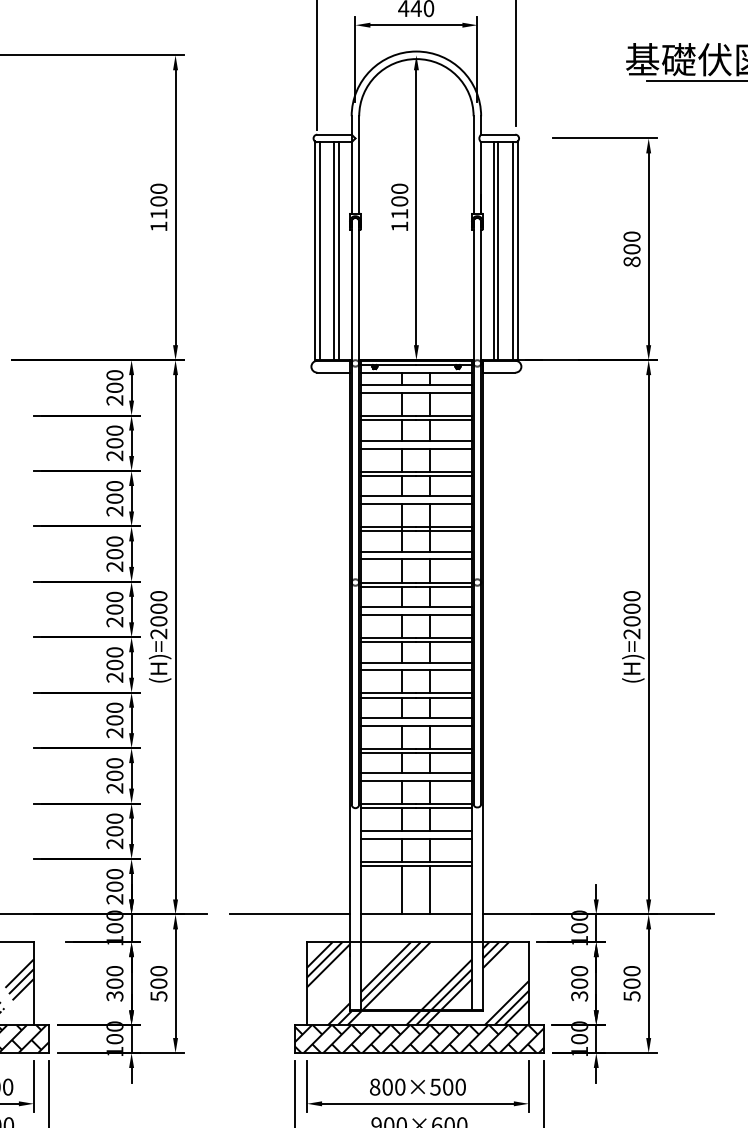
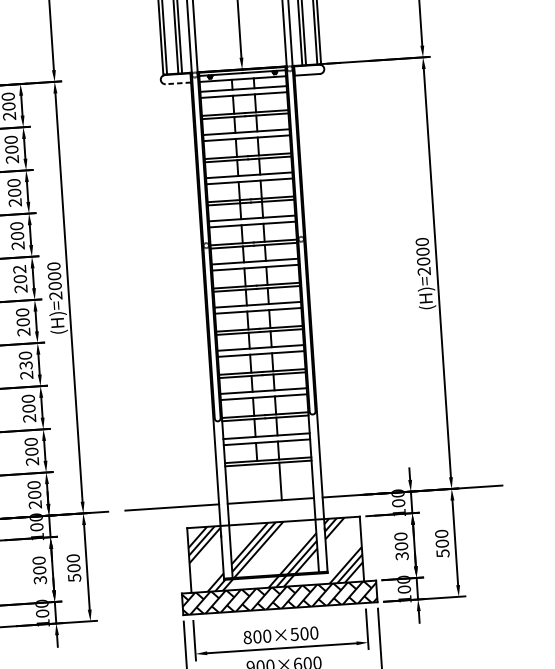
line: (333, 372) -> (178, 83), solid -> dashed
text: (114, 596) -> (19, 269), 200 -> 202
text: (114, 720) -> (25, 365), 200 -> 230
line: (402, 890) -> (258, 483), removed

